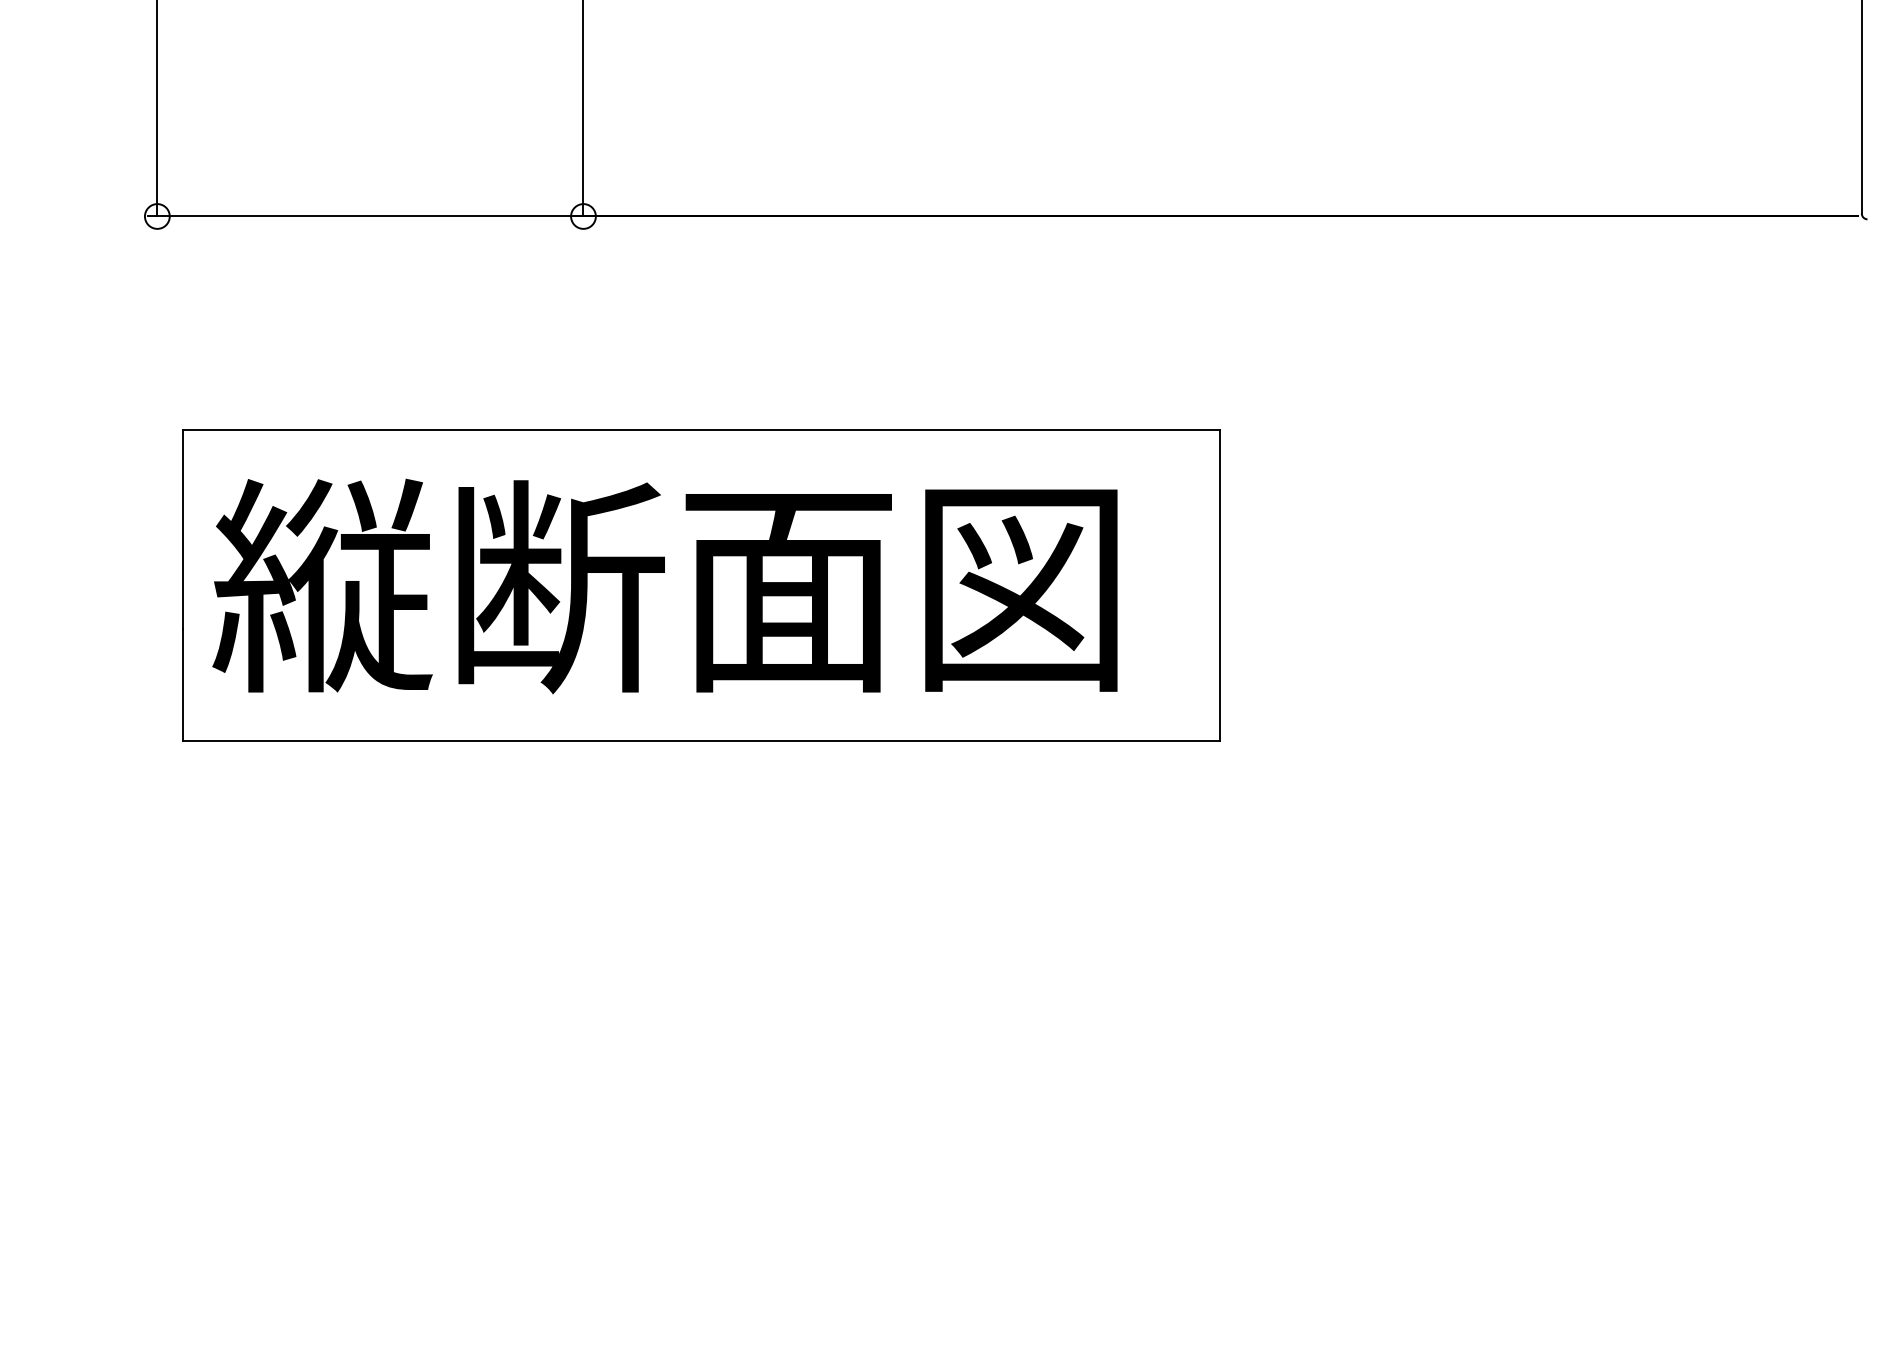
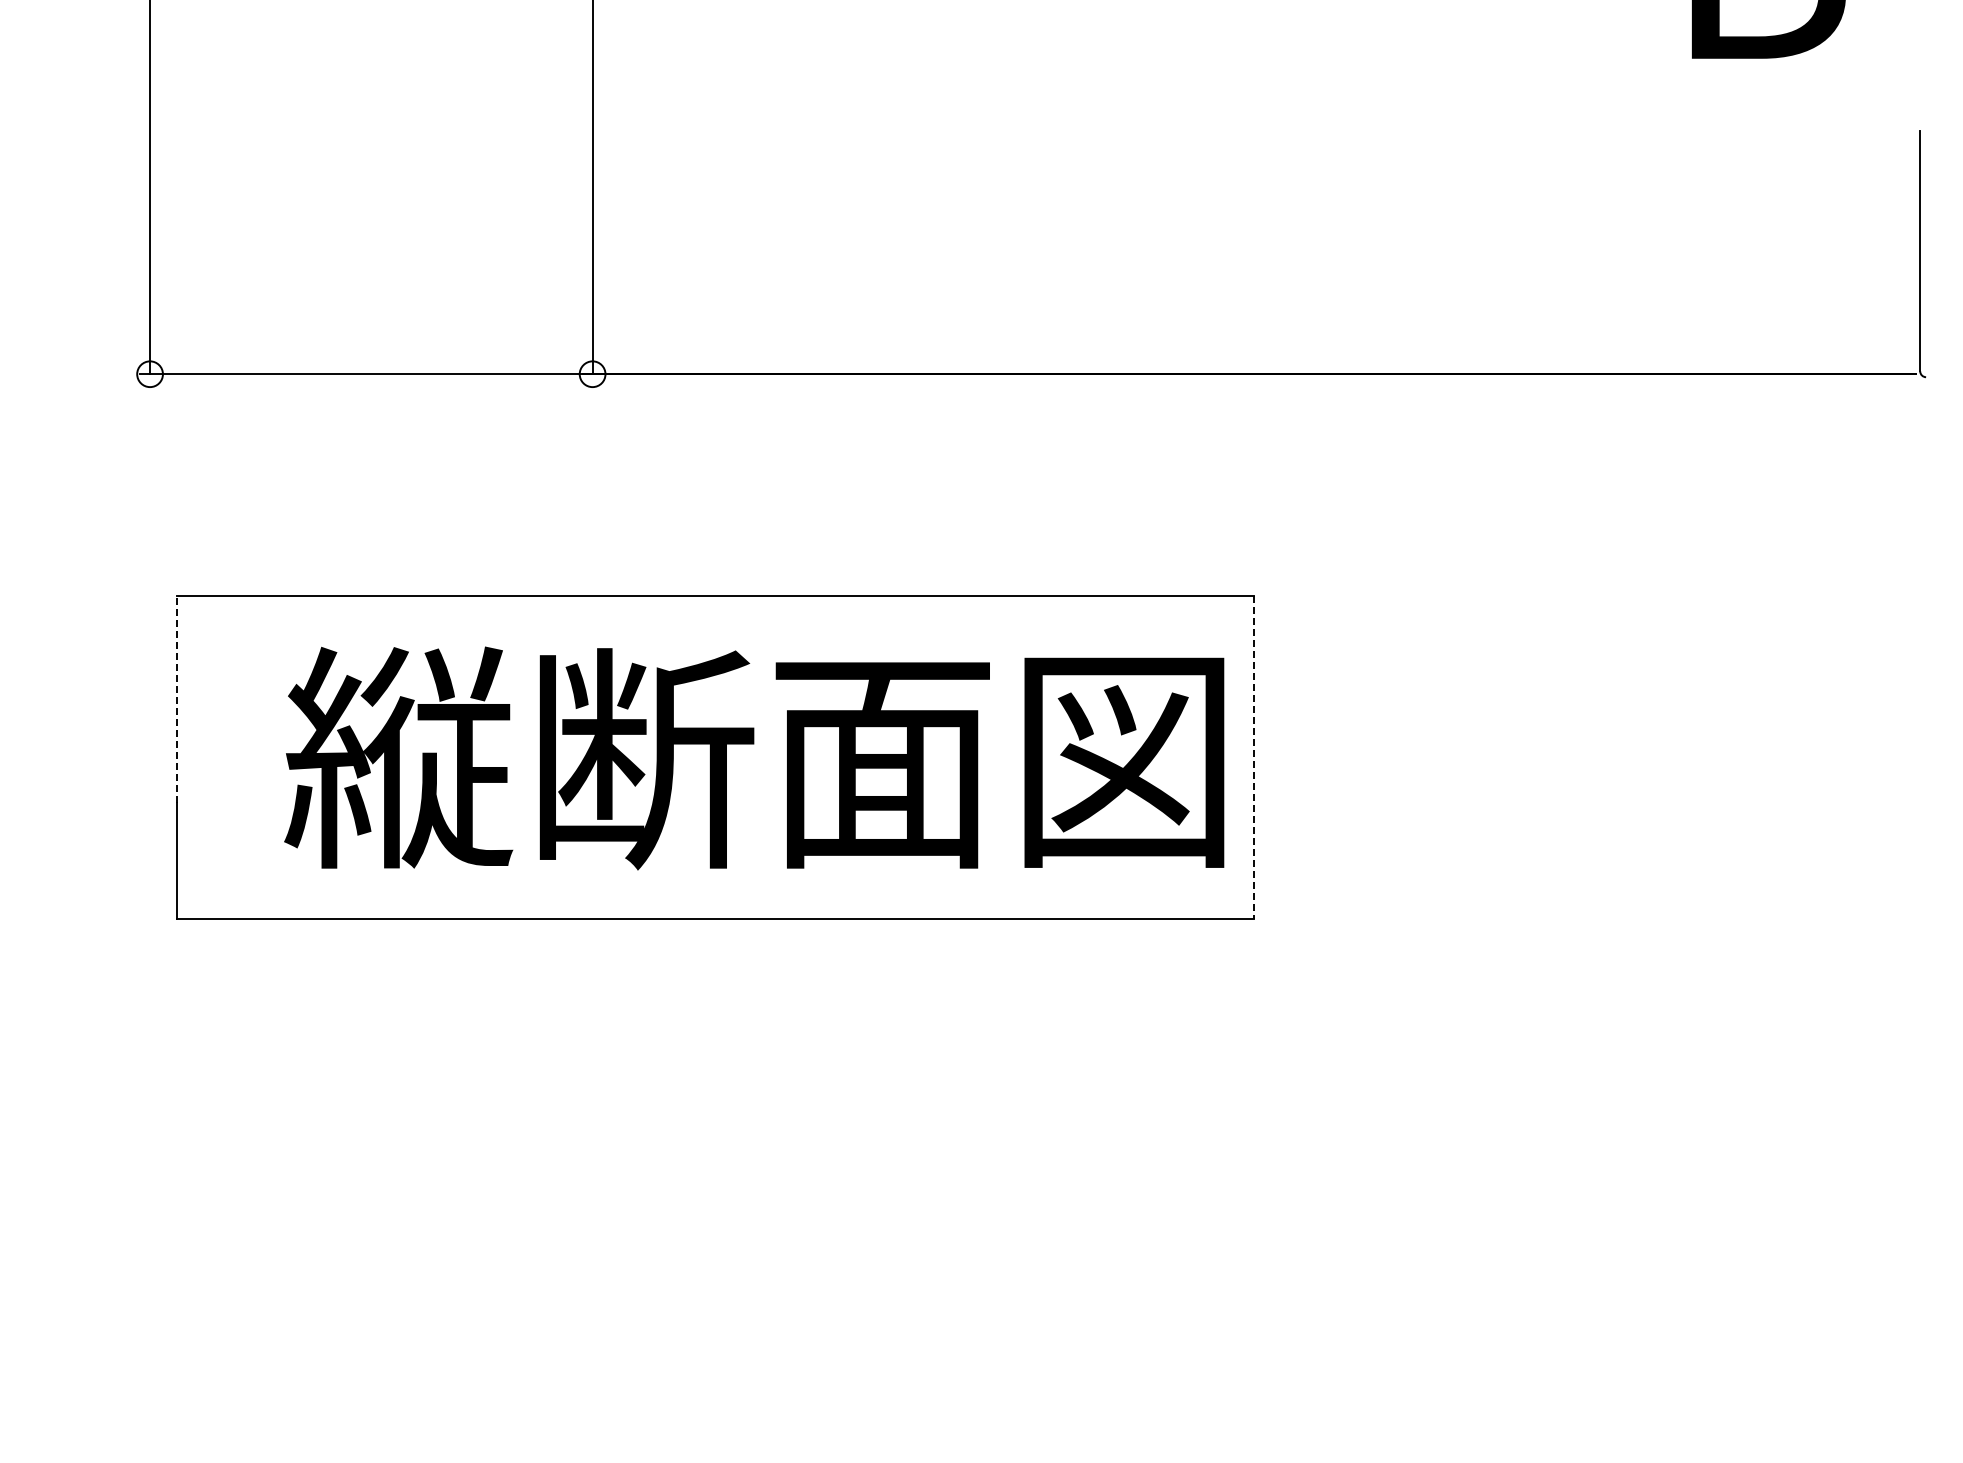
line: (183, 528) -> (177, 698), solid -> dashed
text: (665, 586) -> (754, 758), moved
line: (1219, 586) -> (1253, 758), solid -> dashed

